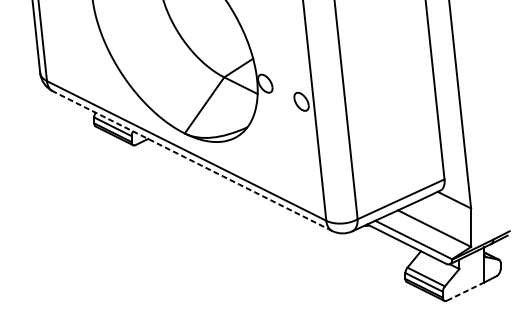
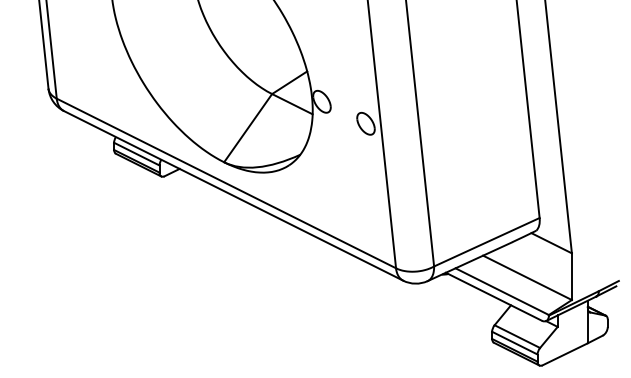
line: (192, 160) -> (233, 195), dashed -> solid
line: (465, 291) -> (565, 354), dashed -> solid

